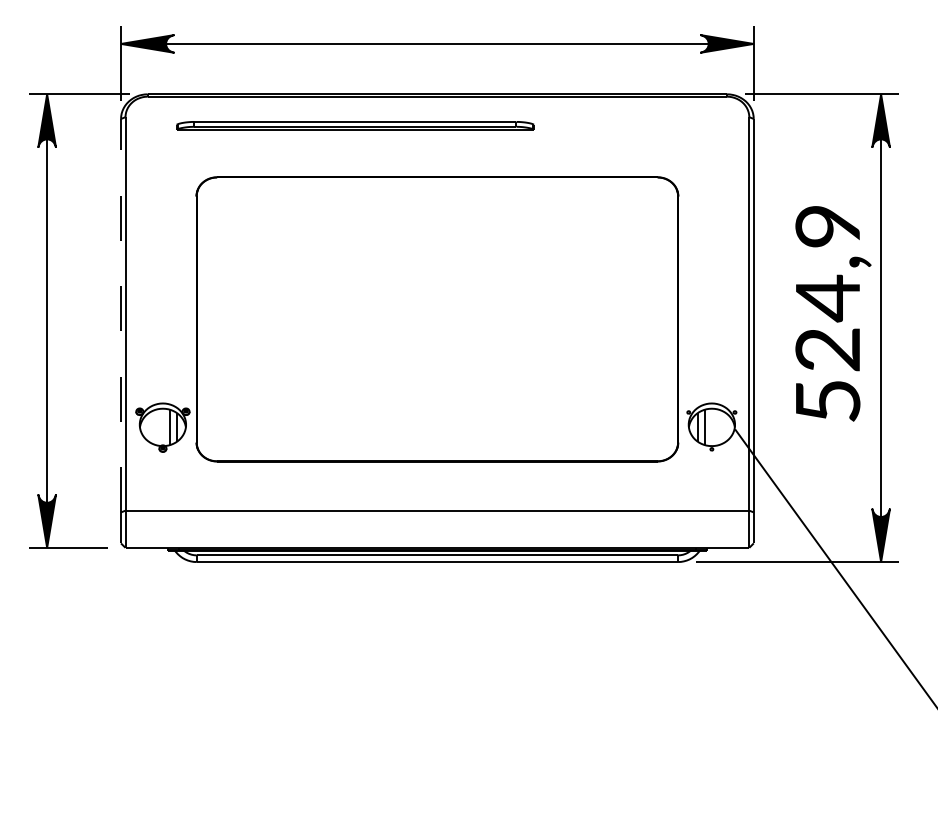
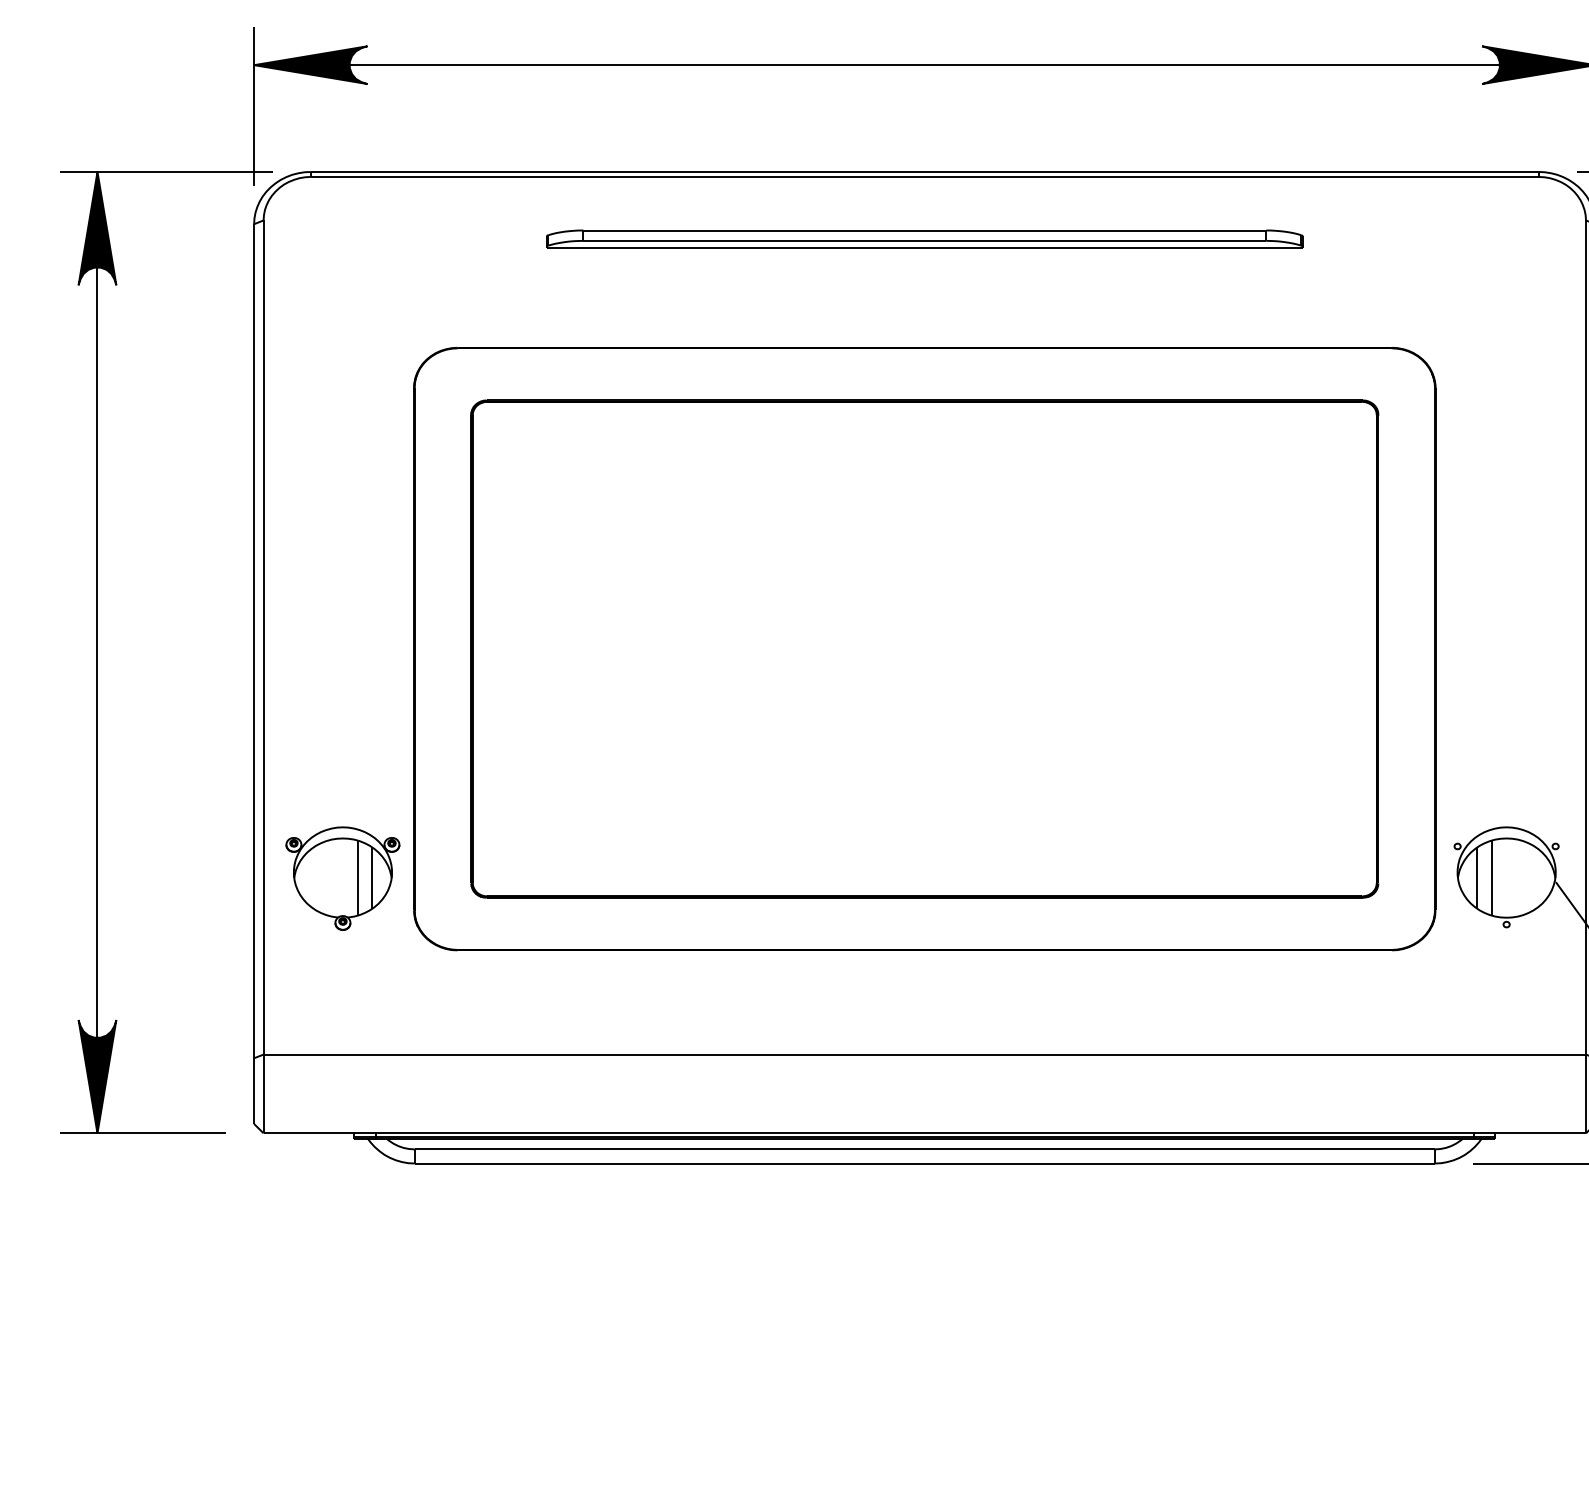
part: (355, 125) -> (924, 238), moved
line: (121, 315) -> (255, 640), dashed -> solid
part: (437, 319) -> (924, 649), added

